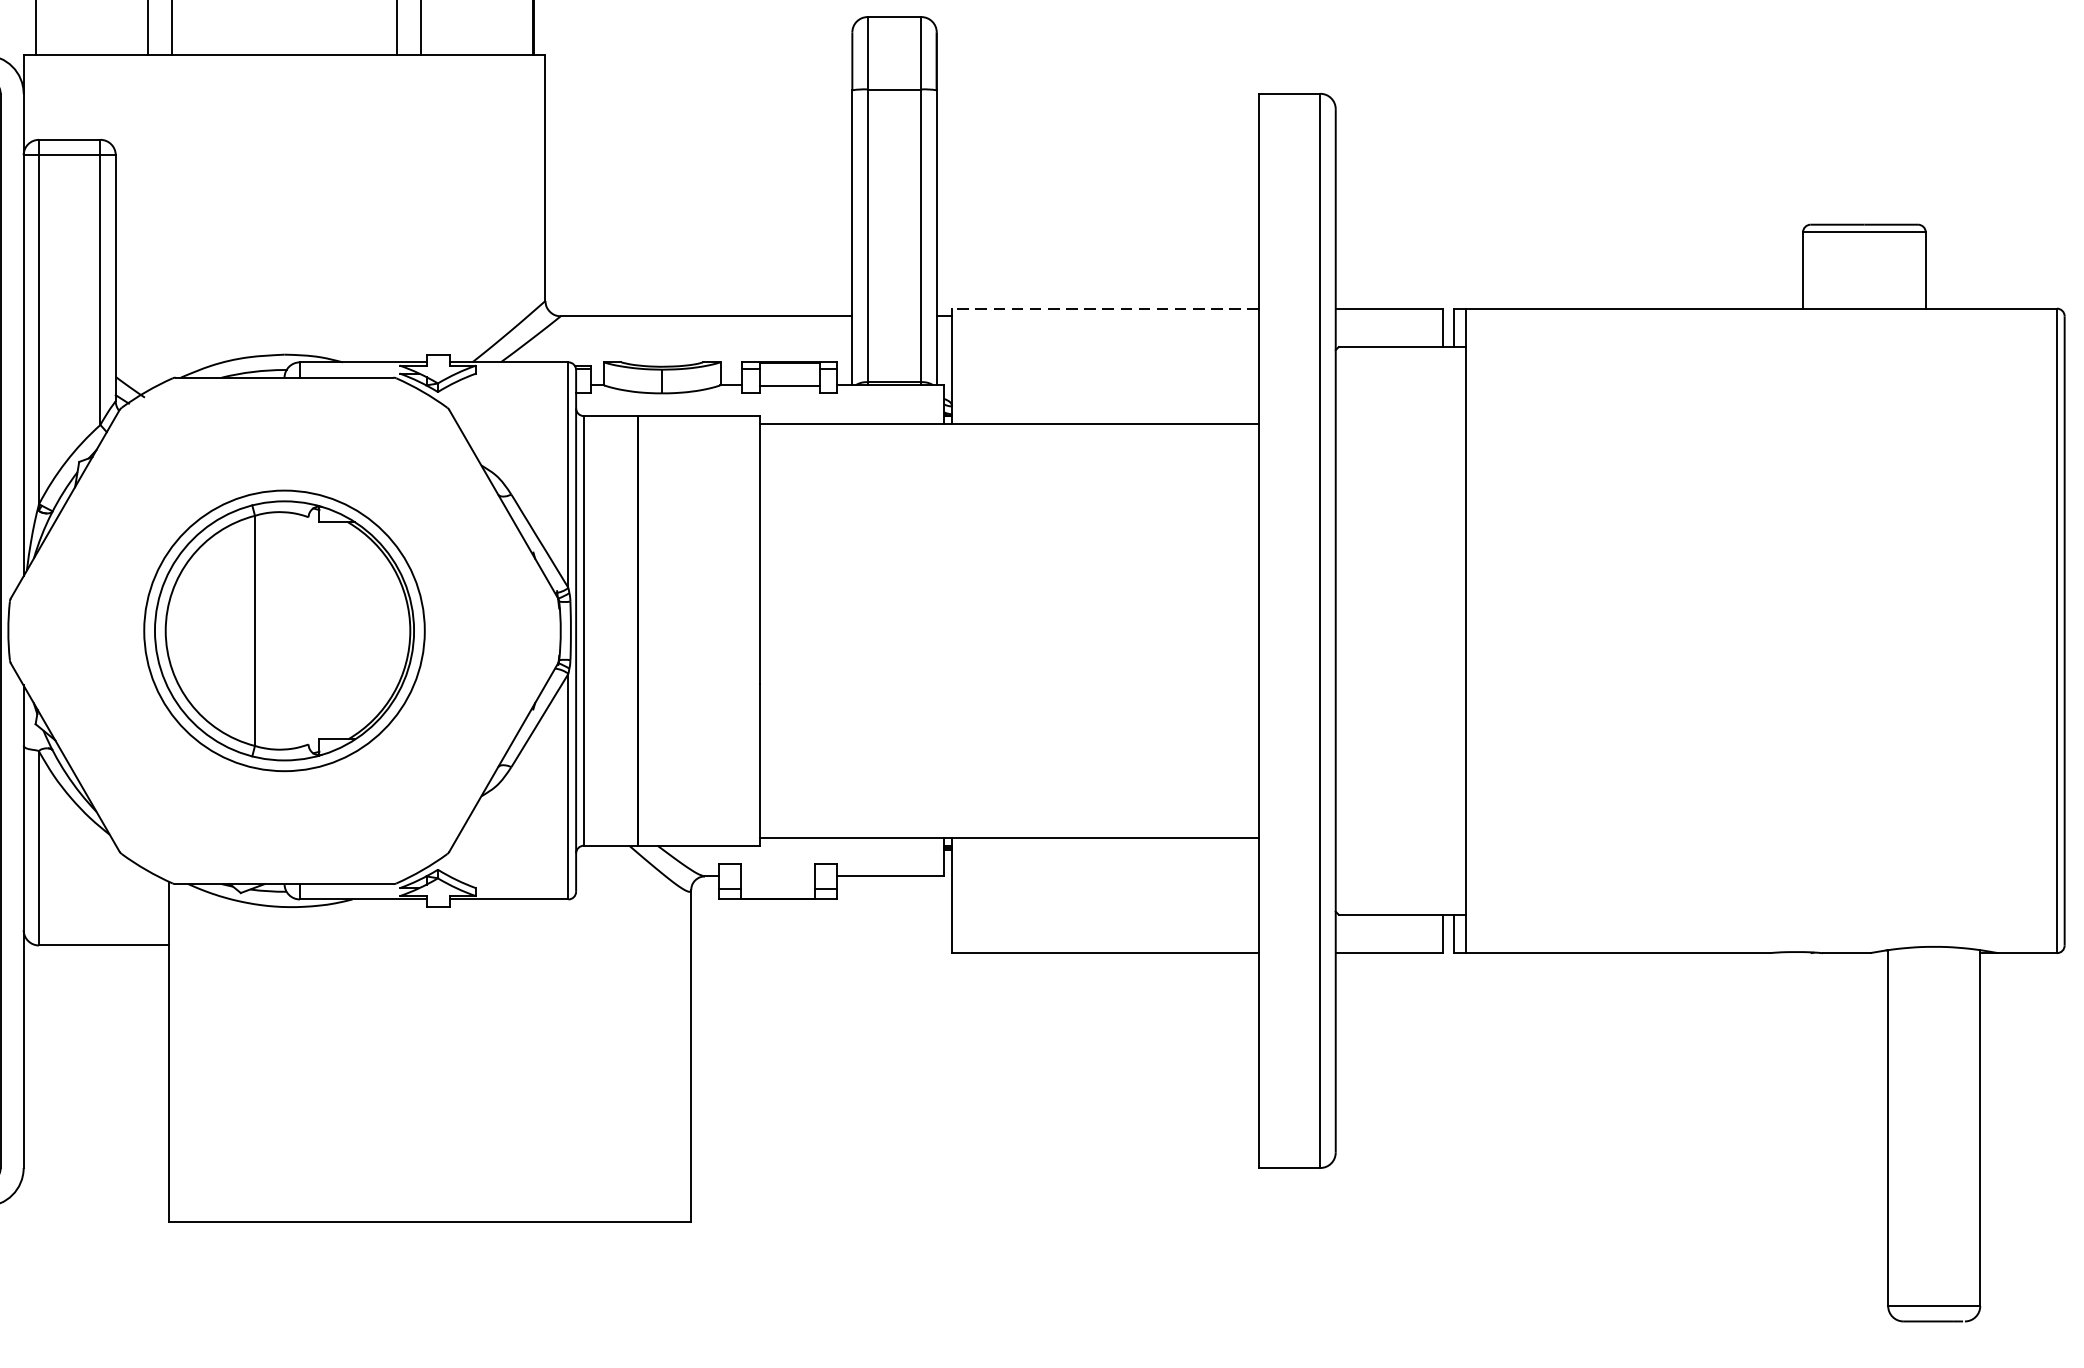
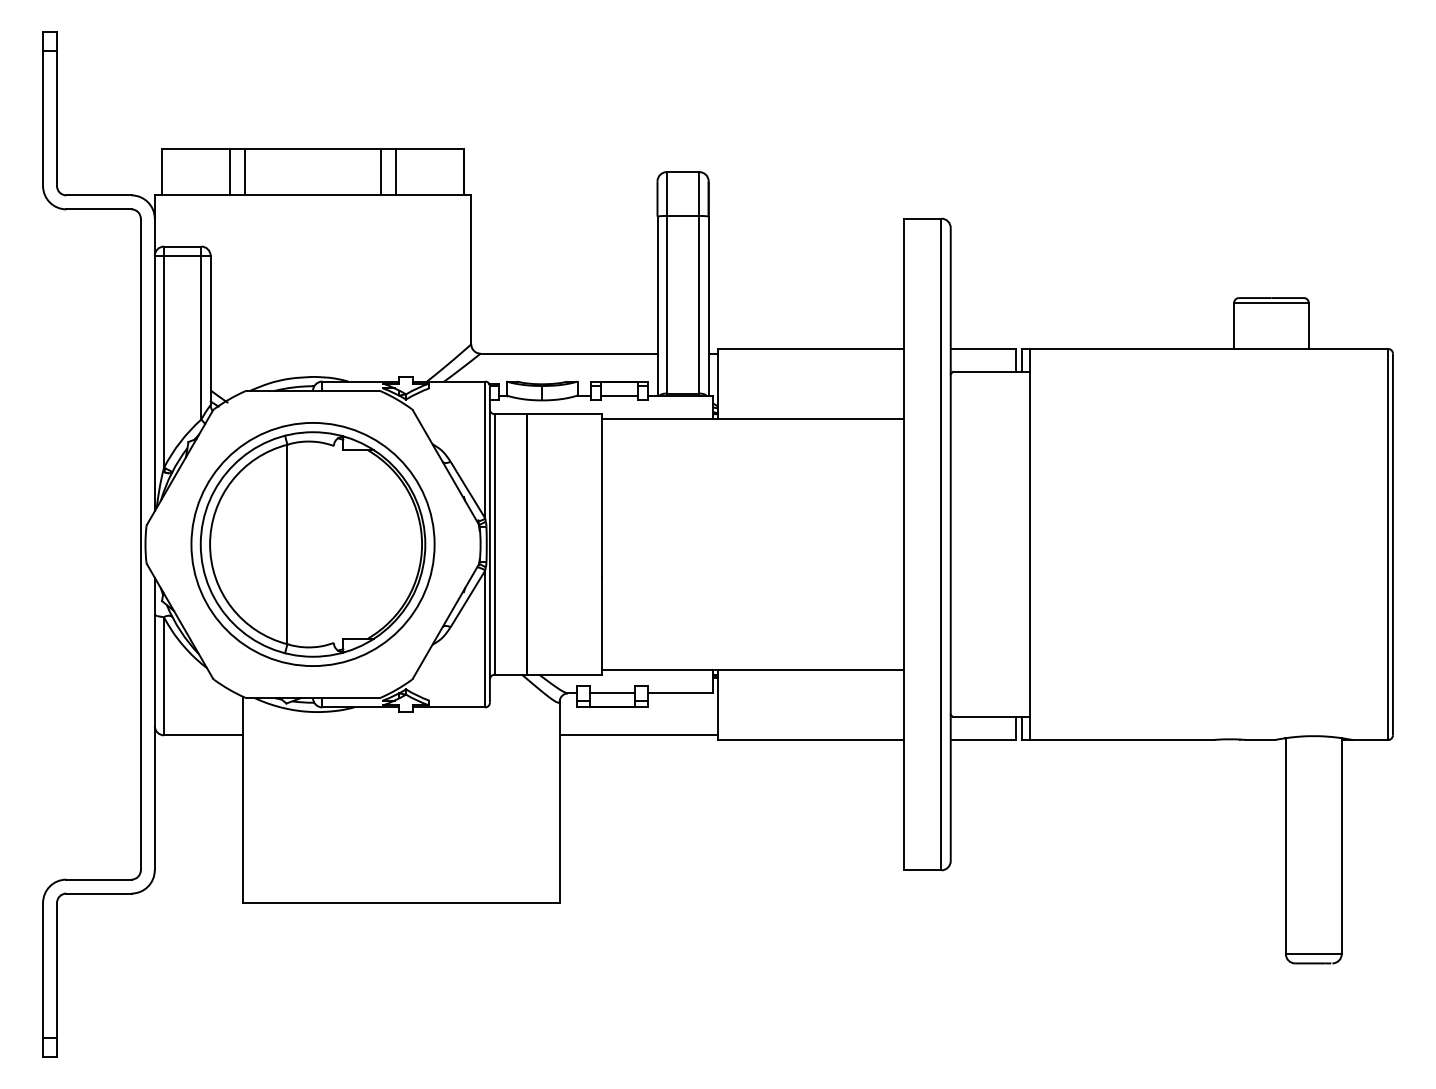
line: (1104, 309) -> (810, 349), dashed -> solid
part: (283, 630) -> (312, 544), size x1.43
line: (778, 876) -> (612, 693), added
line: (821, 945) -> (638, 735), added

